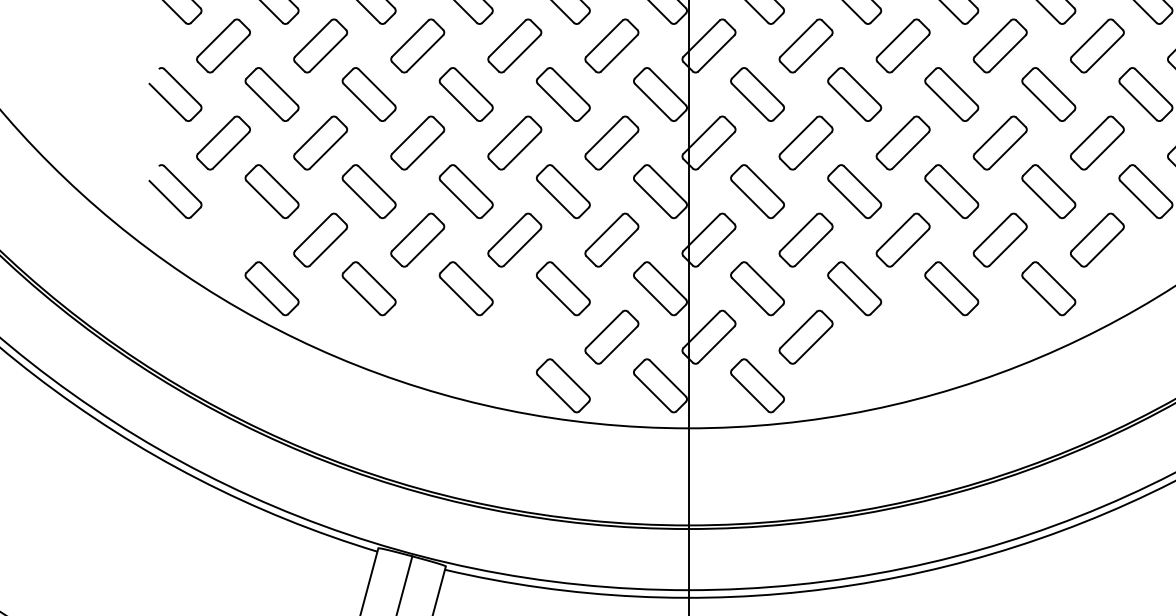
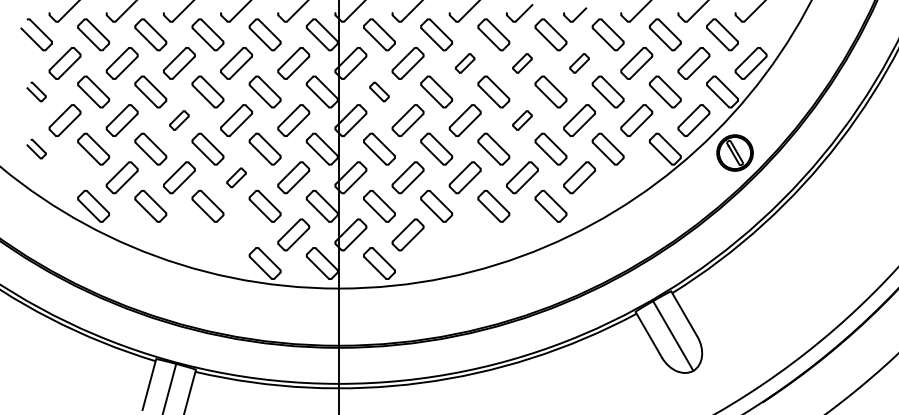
part: (901, 46) -> (464, 63), size x0.6
part: (1000, 46) -> (522, 63), size x0.6
part: (1097, 46) -> (579, 63), size x0.6
part: (175, 93) -> (36, 91), size x0.6
part: (757, 93) -> (379, 91), size x0.6
part: (417, 142) -> (179, 120), size x0.6
part: (1000, 142) -> (522, 120), size x0.6
part: (175, 190) -> (36, 148), size x0.6
part: (514, 239) -> (236, 177), size x0.6

